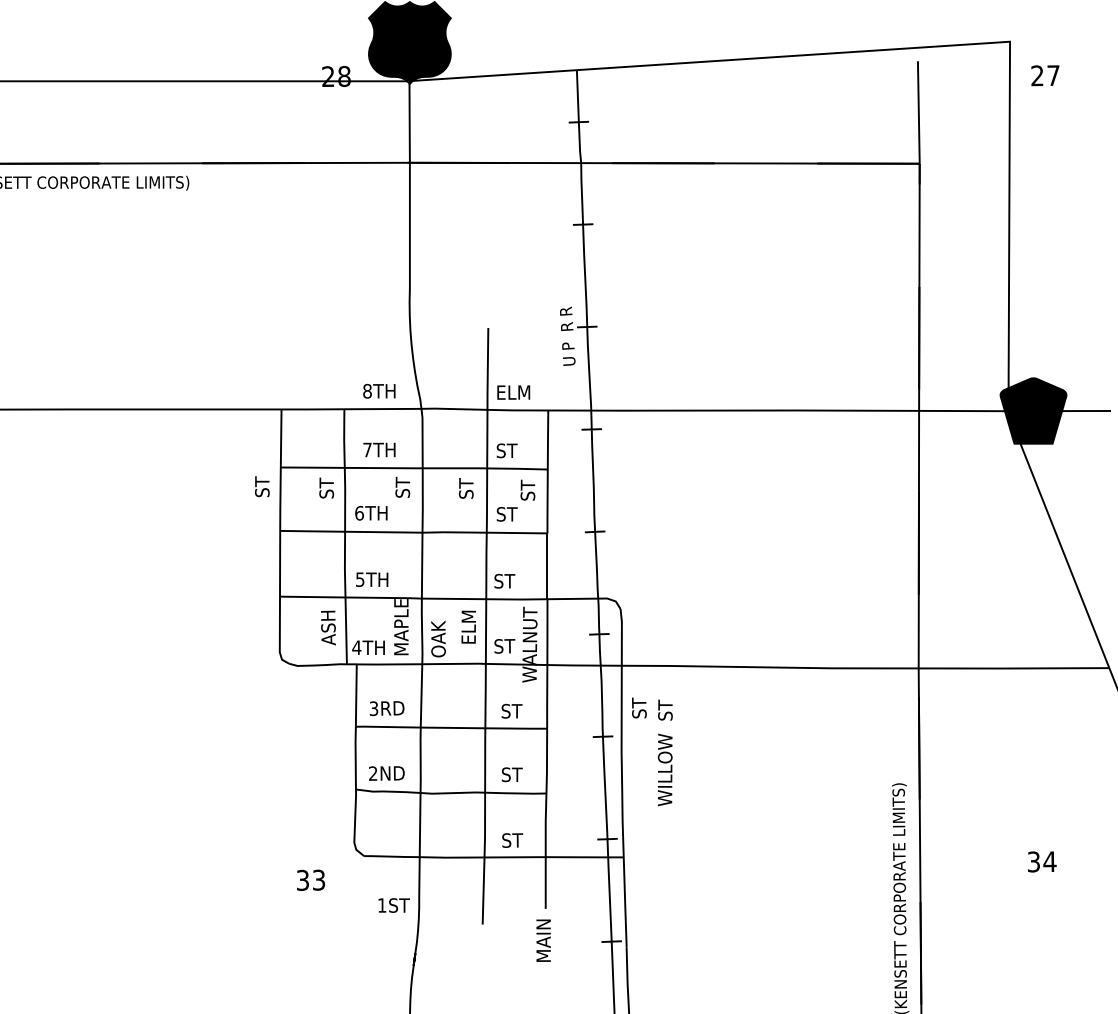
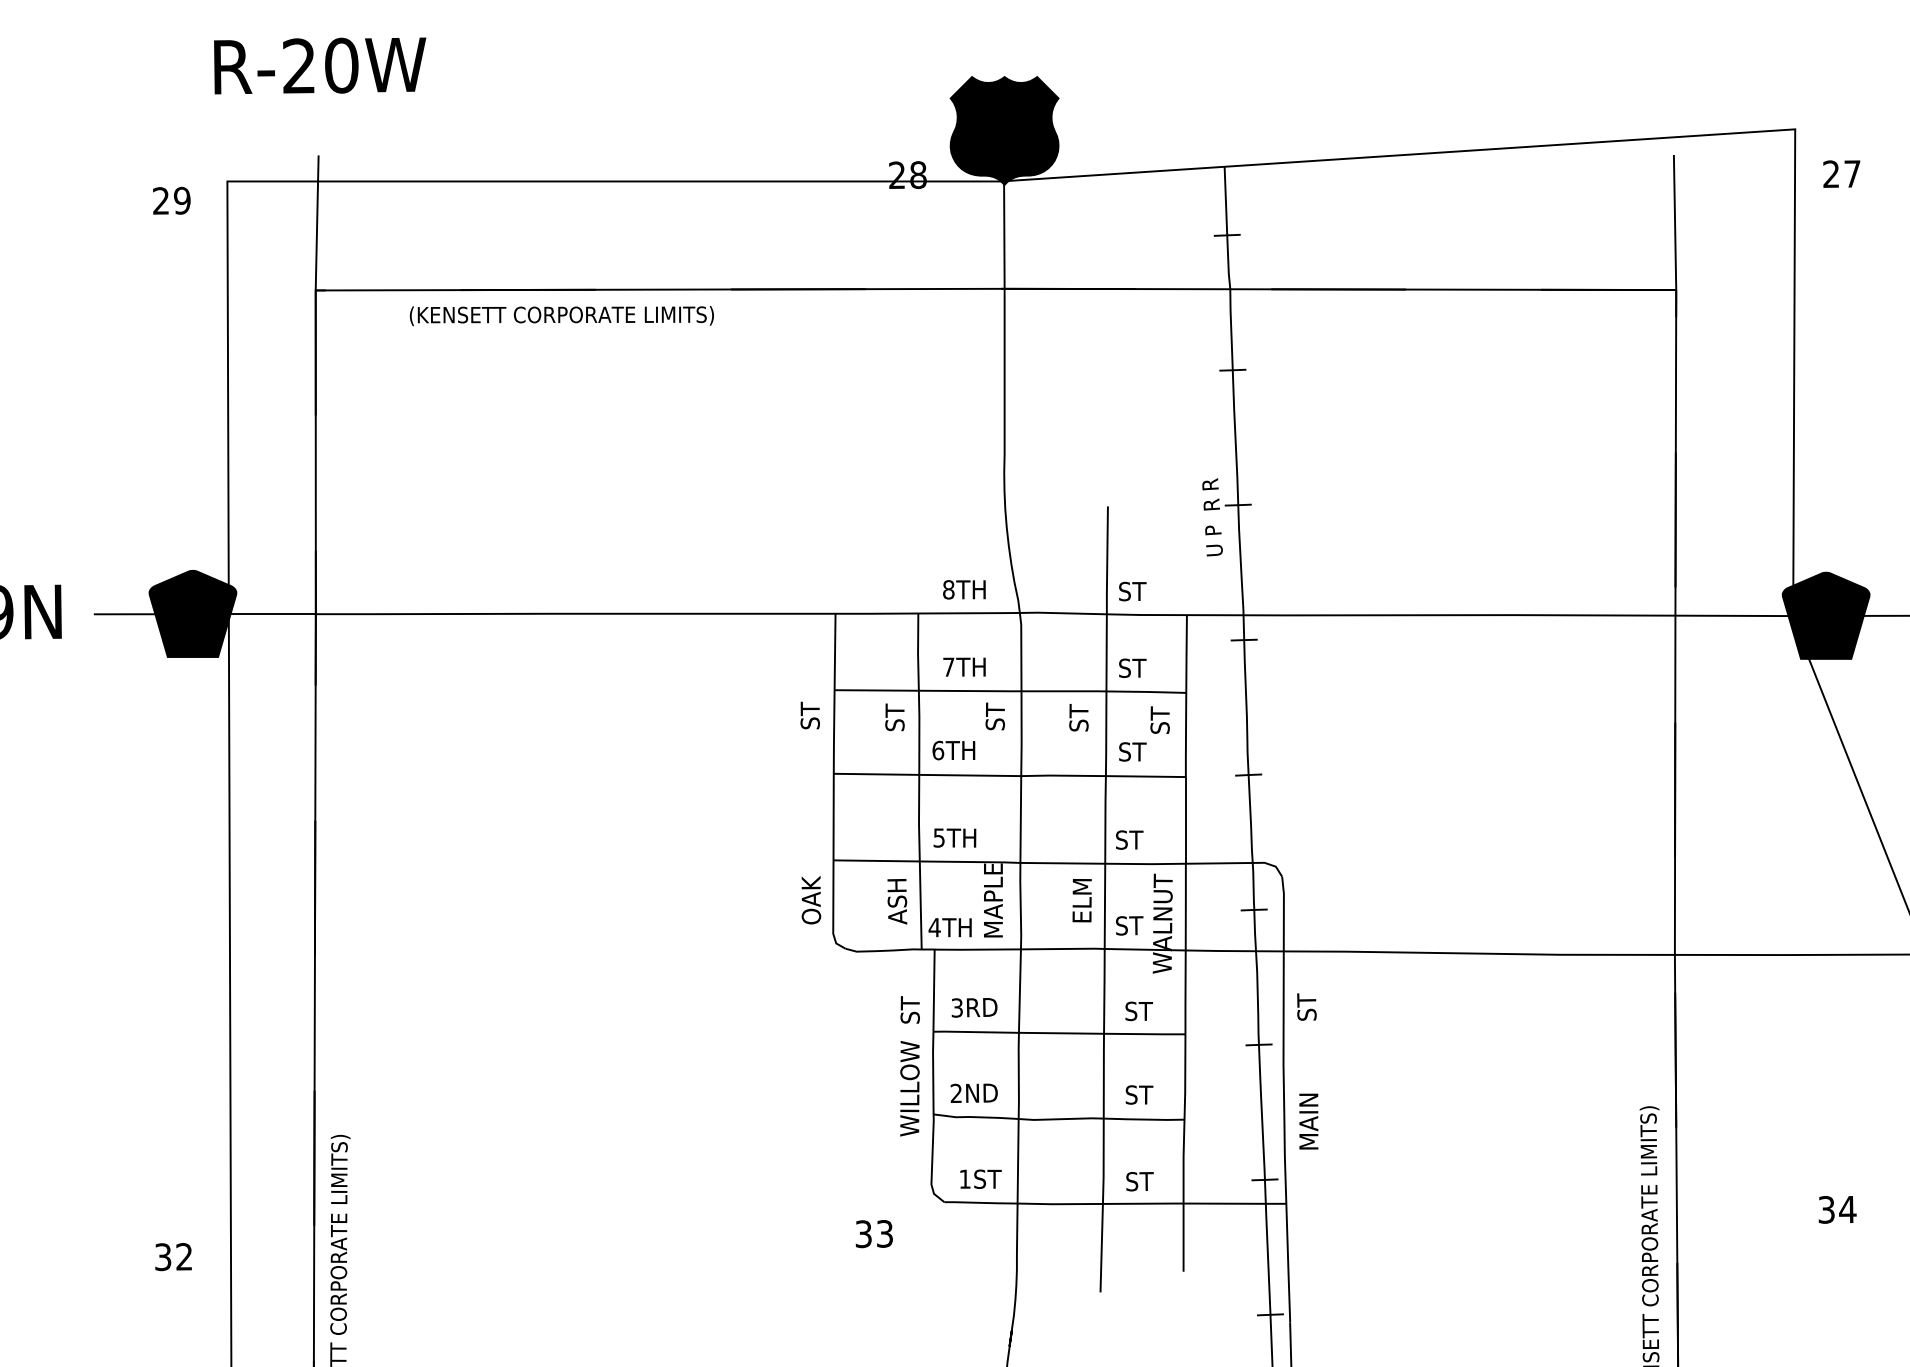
text: (513, 392) -> (1141, 591), ELM -> ST
text: (438, 639) -> (811, 900), moved
text: (664, 753) -> (909, 1066), moved
text: (393, 904) -> (980, 1178), moved
text: (543, 940) -> (1308, 1121), moved

